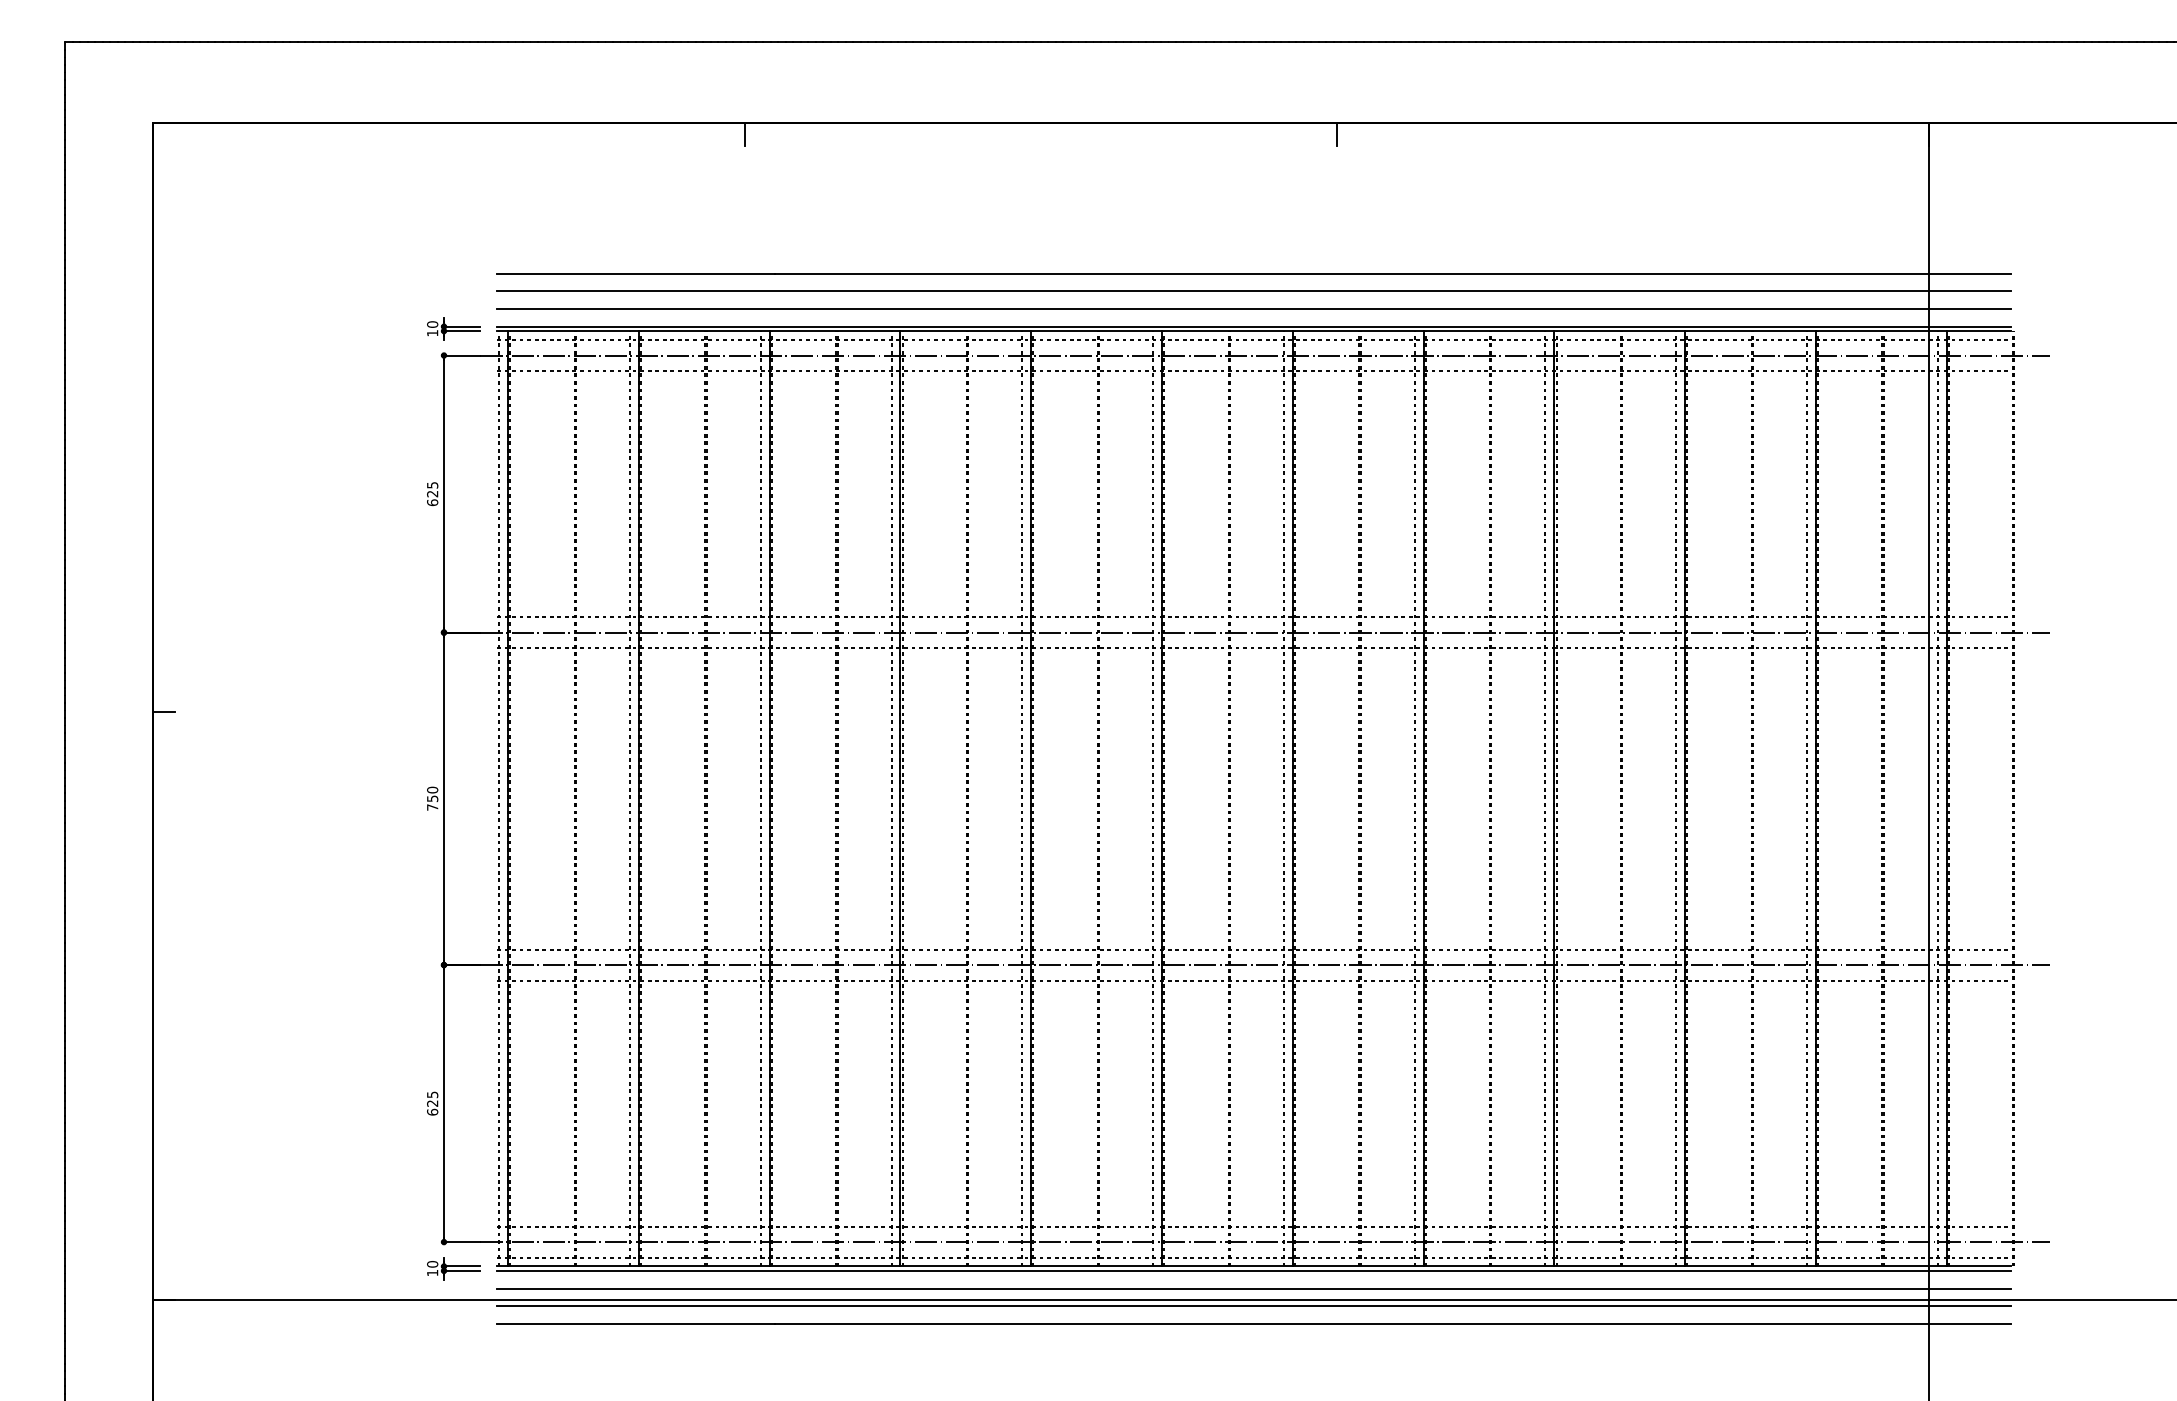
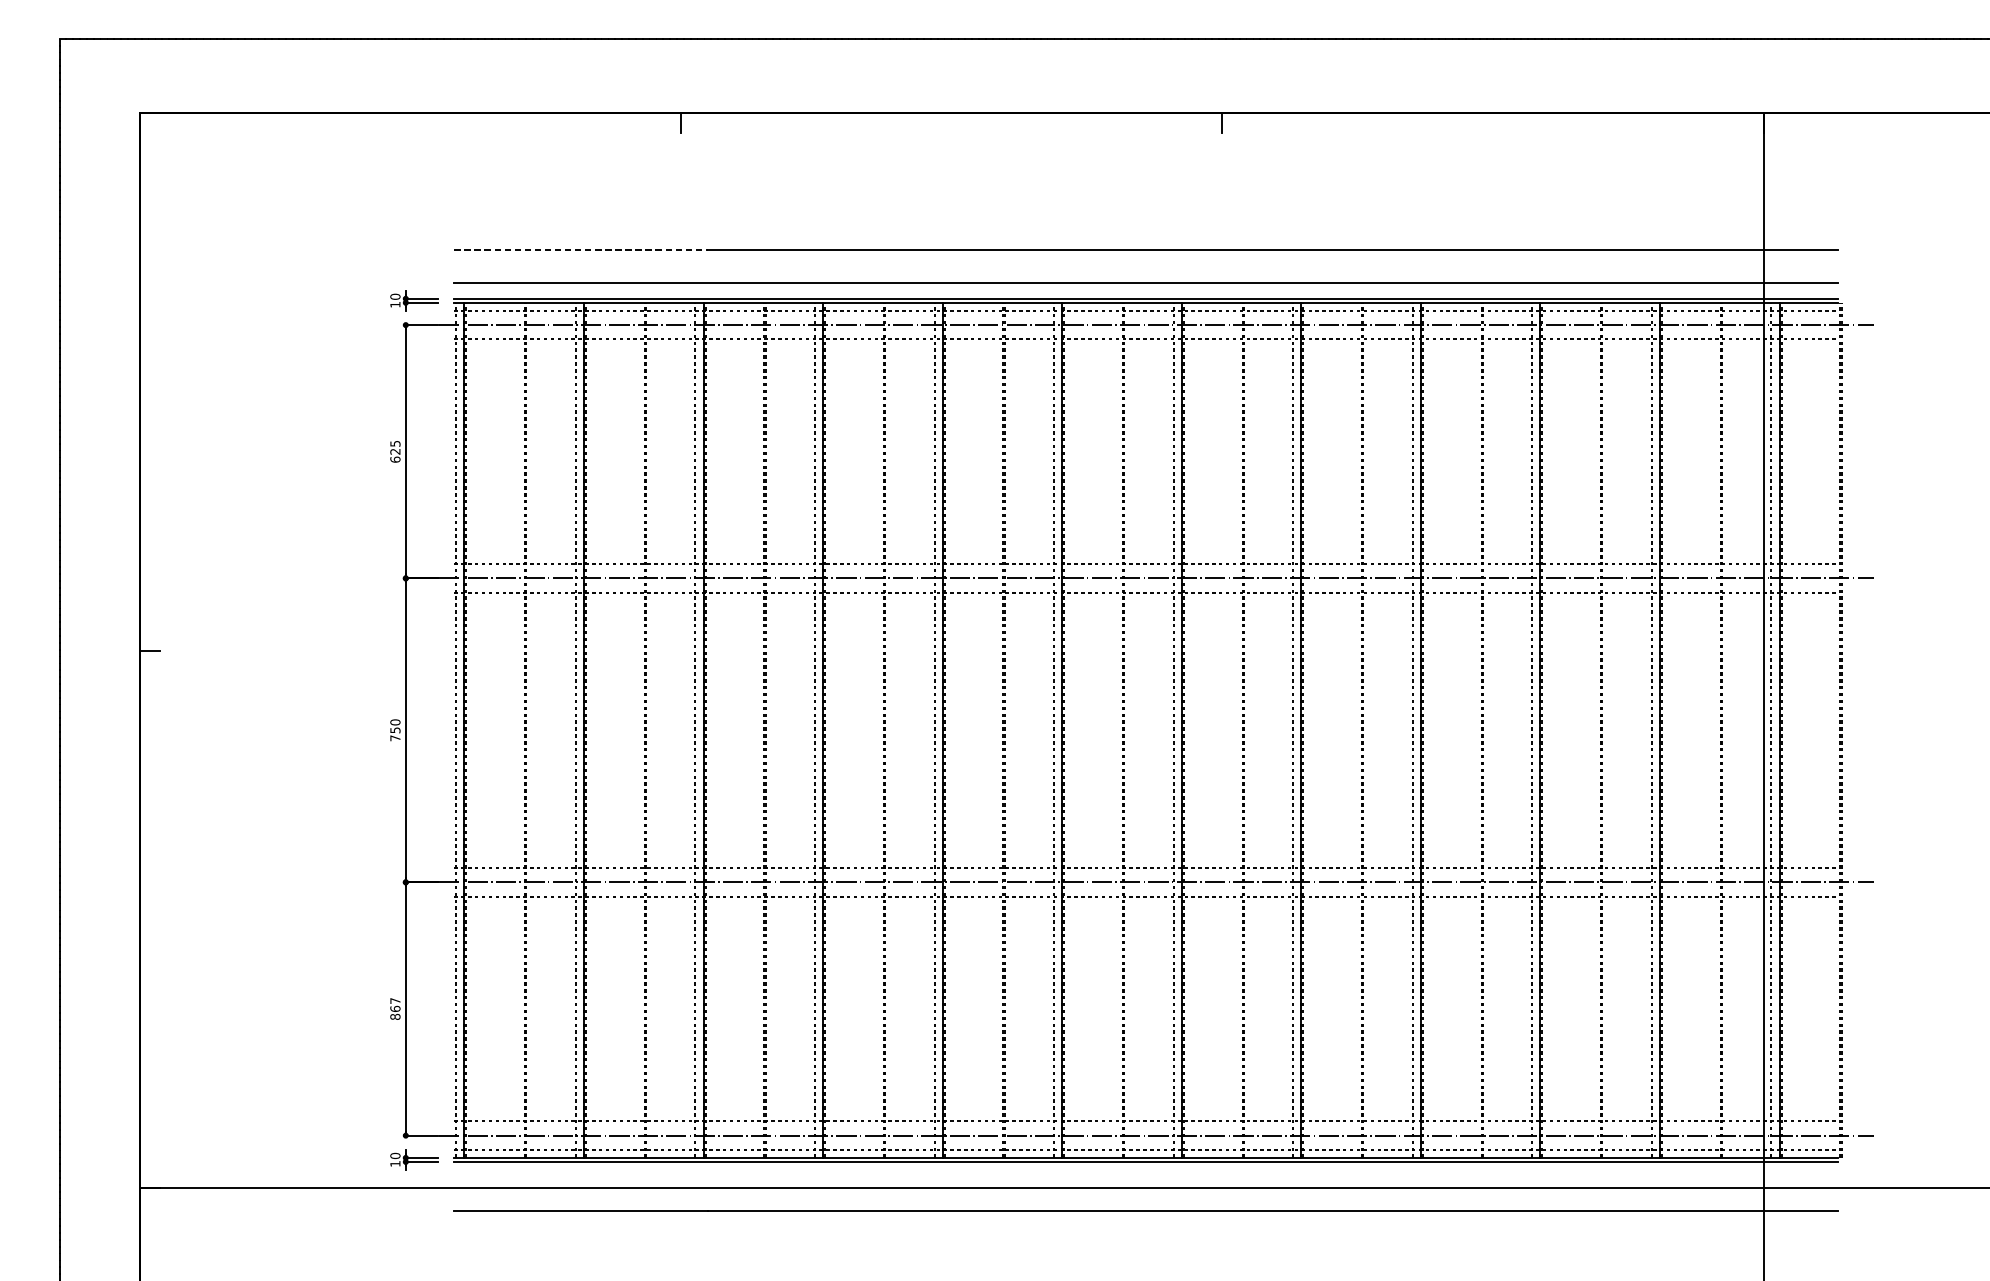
line: (635, 273) -> (580, 250), solid -> dashed
line: (1253, 291) -> (1145, 266), removed
text: (432, 1103) -> (395, 1008), 625 -> 867
line: (1253, 1288) -> (1145, 1178), removed
line: (1253, 1306) -> (1145, 1194), removed

